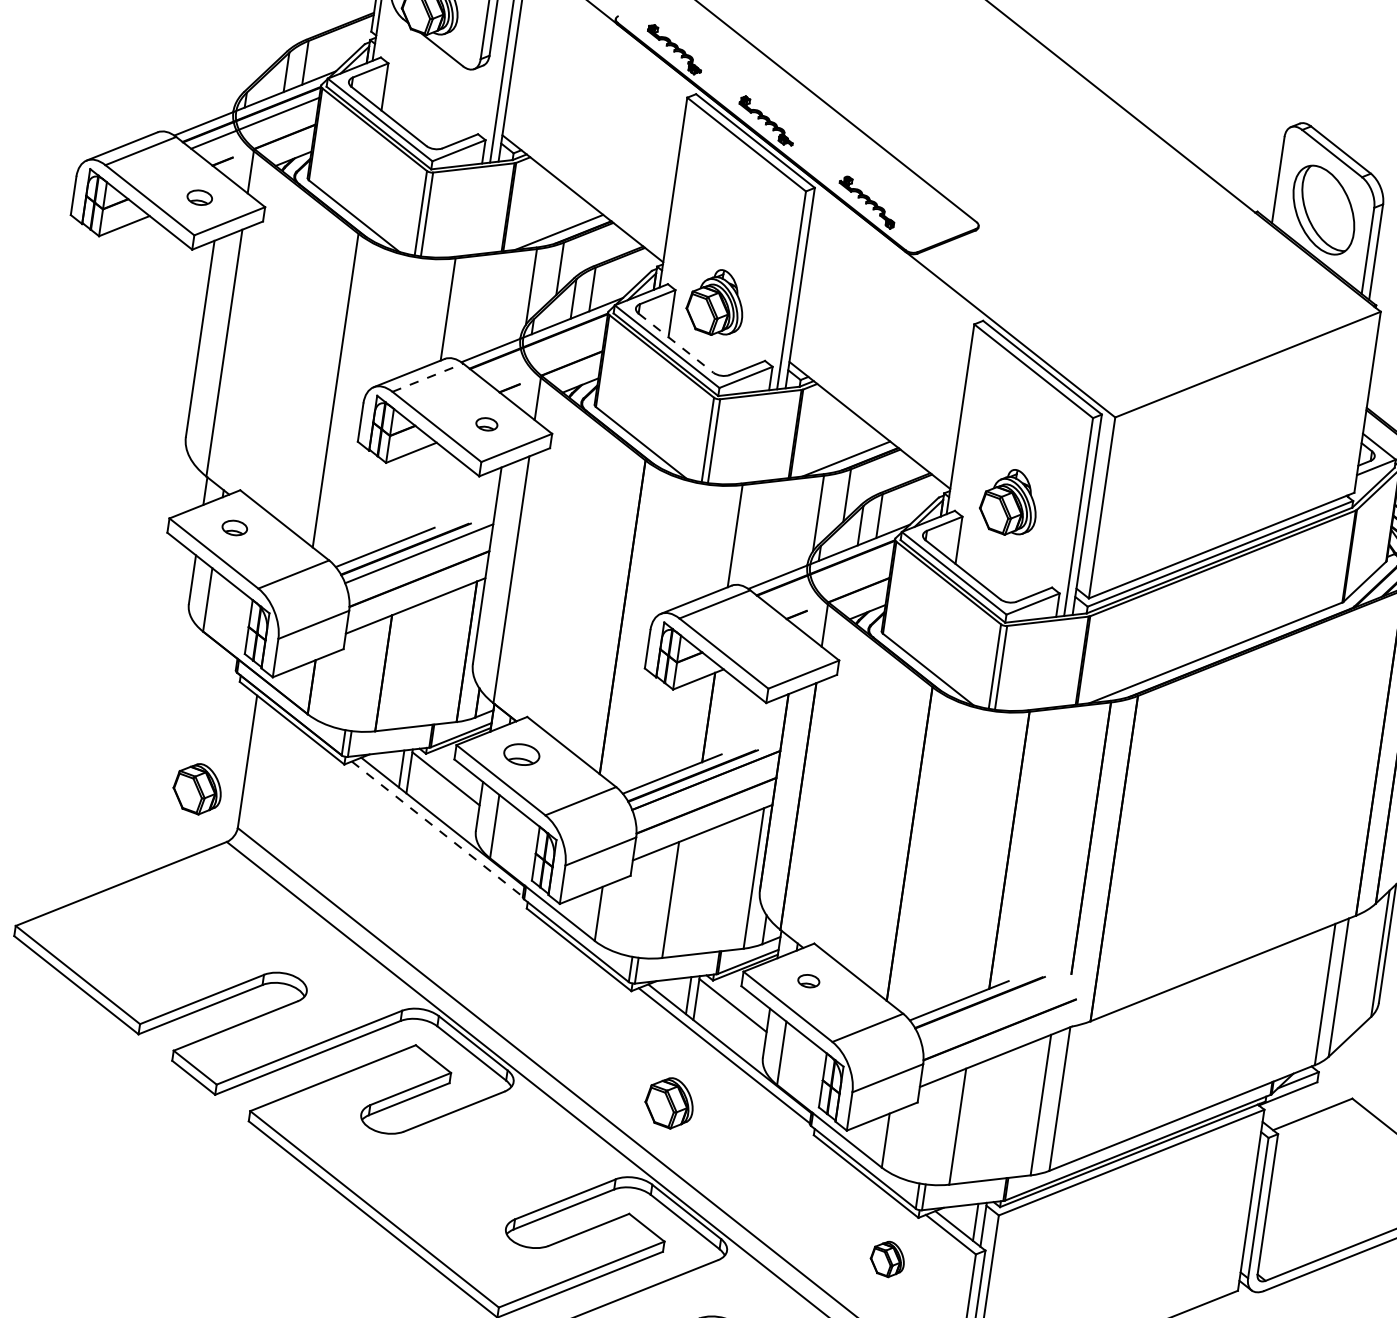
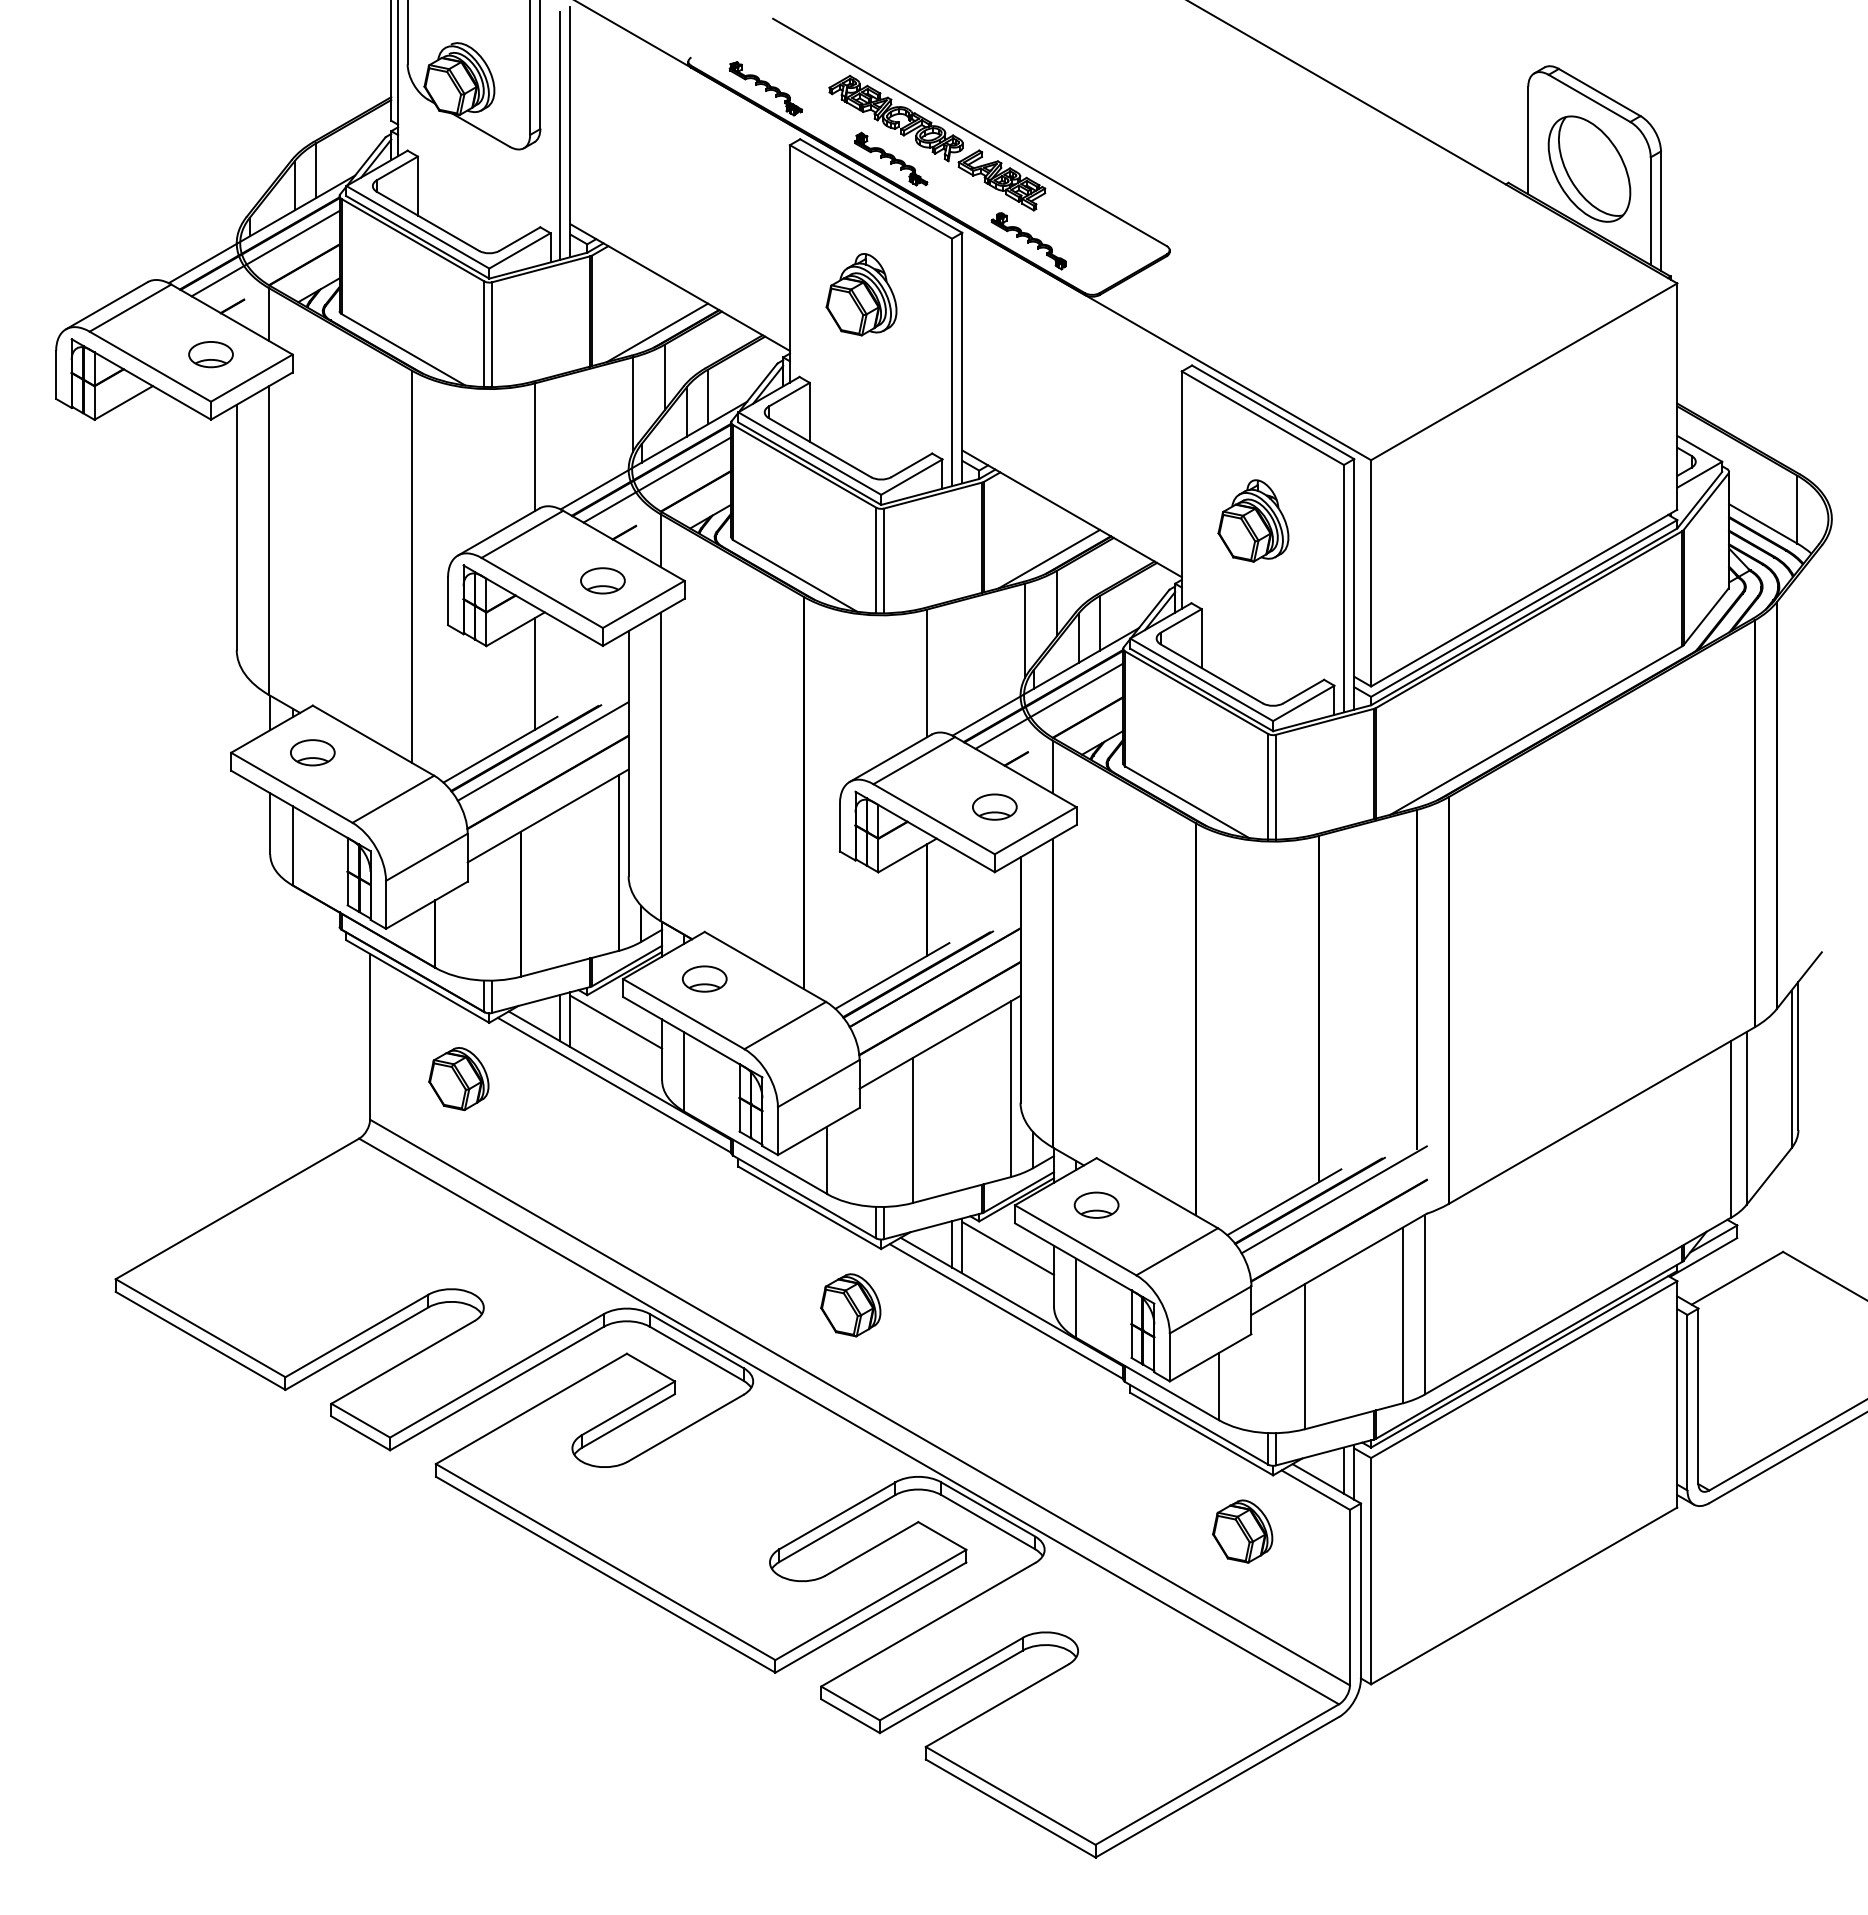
part: (805, 112) -> (937, 142), added
part: (199, 197) -> (210, 354), size x1.43
part: (715, 302) -> (861, 294), moved
line: (675, 342) -> (819, 447), dashed -> solid
line: (542, 349) -> (657, 479), added
line: (427, 377) -> (522, 534), dashed -> solid
part: (486, 423) -> (602, 580), size x1.67
line: (422, 490) -> (535, 673), added
part: (1009, 501) -> (1253, 520), moved
part: (234, 527) -> (312, 752), size x1.43
line: (829, 576) -> (1049, 705), added
part: (773, 650) -> (994, 806), added
part: (197, 789) -> (458, 1079), moved
line: (437, 829) -> (614, 1085), dashed -> solid
part: (808, 980) -> (1096, 1204), size x1.67
line: (998, 1004) -> (1333, 1199), added
part: (669, 1103) -> (850, 1305), moved
part: (887, 1259) -> (1242, 1531), size x1.43

